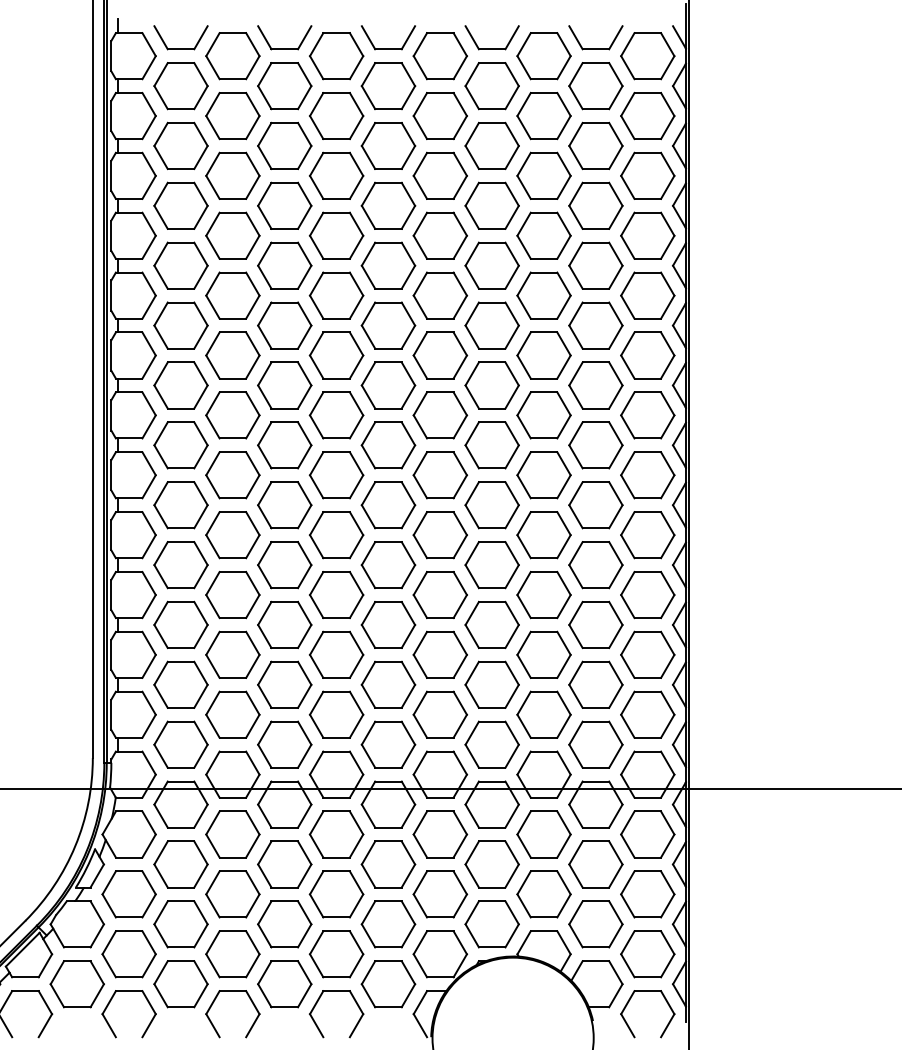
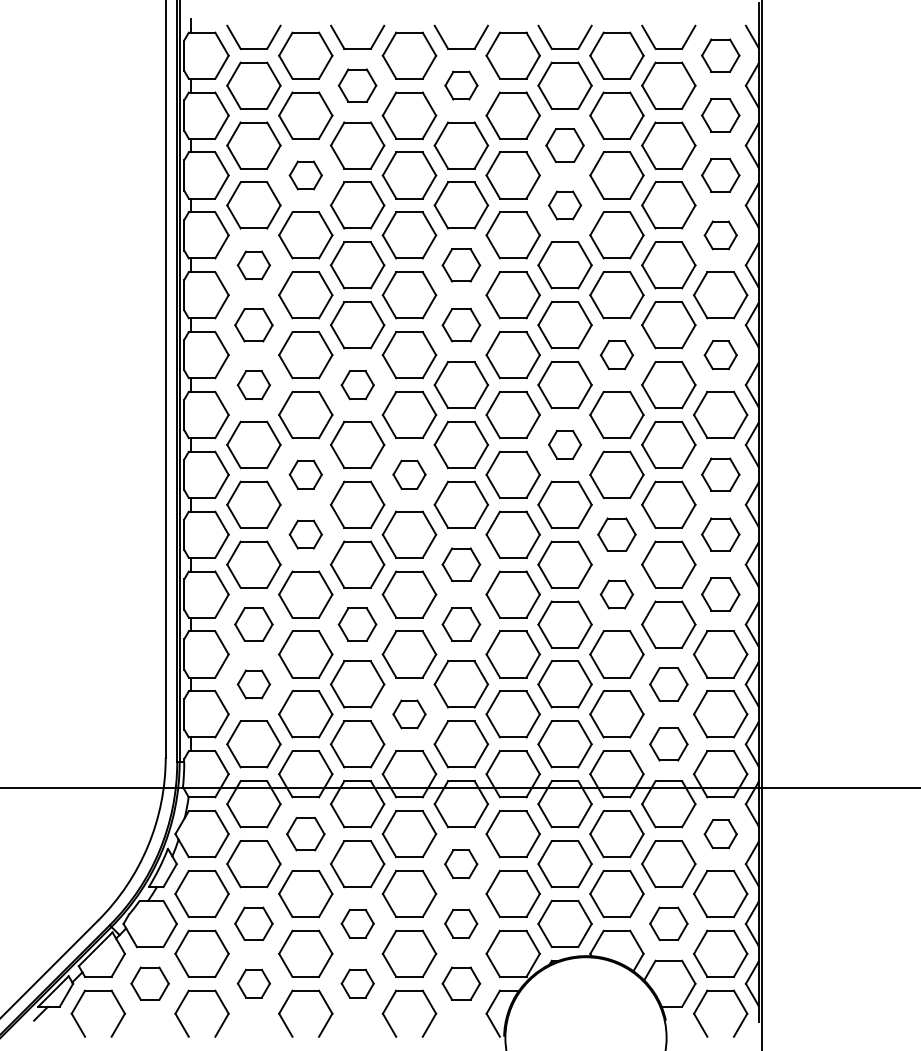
part: (647, 55) -> (720, 55), size x0.7
part: (284, 85) -> (357, 85), size x0.7
part: (388, 85) -> (461, 85), size x0.6
part: (647, 115) -> (720, 115), size x0.7
part: (491, 145) -> (564, 145), size x0.7
part: (232, 175) -> (305, 175), size x0.6
part: (647, 175) -> (720, 175), size x0.7
part: (491, 205) -> (564, 205), size x0.6
part: (647, 235) -> (720, 235), size x0.6
part: (180, 265) -> (253, 265), size x0.6
part: (388, 265) -> (461, 265), size x0.7
part: (180, 325) -> (253, 325), size x0.7
part: (388, 325) -> (461, 325), size x0.7
part: (543, 355) -> (616, 355), size x0.6
part: (647, 355) -> (720, 355), size x0.6
part: (180, 385) -> (253, 385), size x0.6
part: (284, 385) -> (357, 385), size x0.6
part: (491, 444) -> (564, 444), size x0.6
part: (232, 474) -> (305, 474), size x0.6
part: (336, 474) -> (409, 474), size x0.6
part: (647, 474) -> (720, 474), size x0.7
part: (232, 534) -> (305, 534), size x0.6
part: (543, 534) -> (616, 534), size x0.7
part: (647, 534) -> (720, 534), size x0.7
part: (388, 564) -> (461, 564), size x0.7
part: (543, 594) -> (616, 594), size x0.6
part: (647, 594) -> (720, 594), size x0.7
part: (180, 624) -> (253, 624), size x0.7
part: (284, 624) -> (357, 624), size x0.7
part: (388, 624) -> (461, 624), size x0.7
part: (180, 684) -> (253, 684), size x0.6
part: (595, 684) -> (668, 684), size x0.7
part: (336, 714) -> (409, 714), size x0.6
part: (595, 744) -> (668, 744), size x0.7
part: (232, 834) -> (305, 834), size x0.7
part: (647, 834) -> (720, 834), size x0.6
part: (387, 864) -> (460, 864), size x0.6
part: (180, 923) -> (253, 923), size x0.7
part: (284, 923) -> (357, 923), size x0.6
part: (387, 923) -> (460, 923), size x0.6
part: (595, 923) -> (668, 923), size x0.7
part: (76, 983) -> (149, 983), size x0.7
part: (180, 983) -> (253, 983), size x0.6
part: (284, 983) -> (357, 983), size x0.6
part: (388, 983) -> (461, 983), size x0.7

